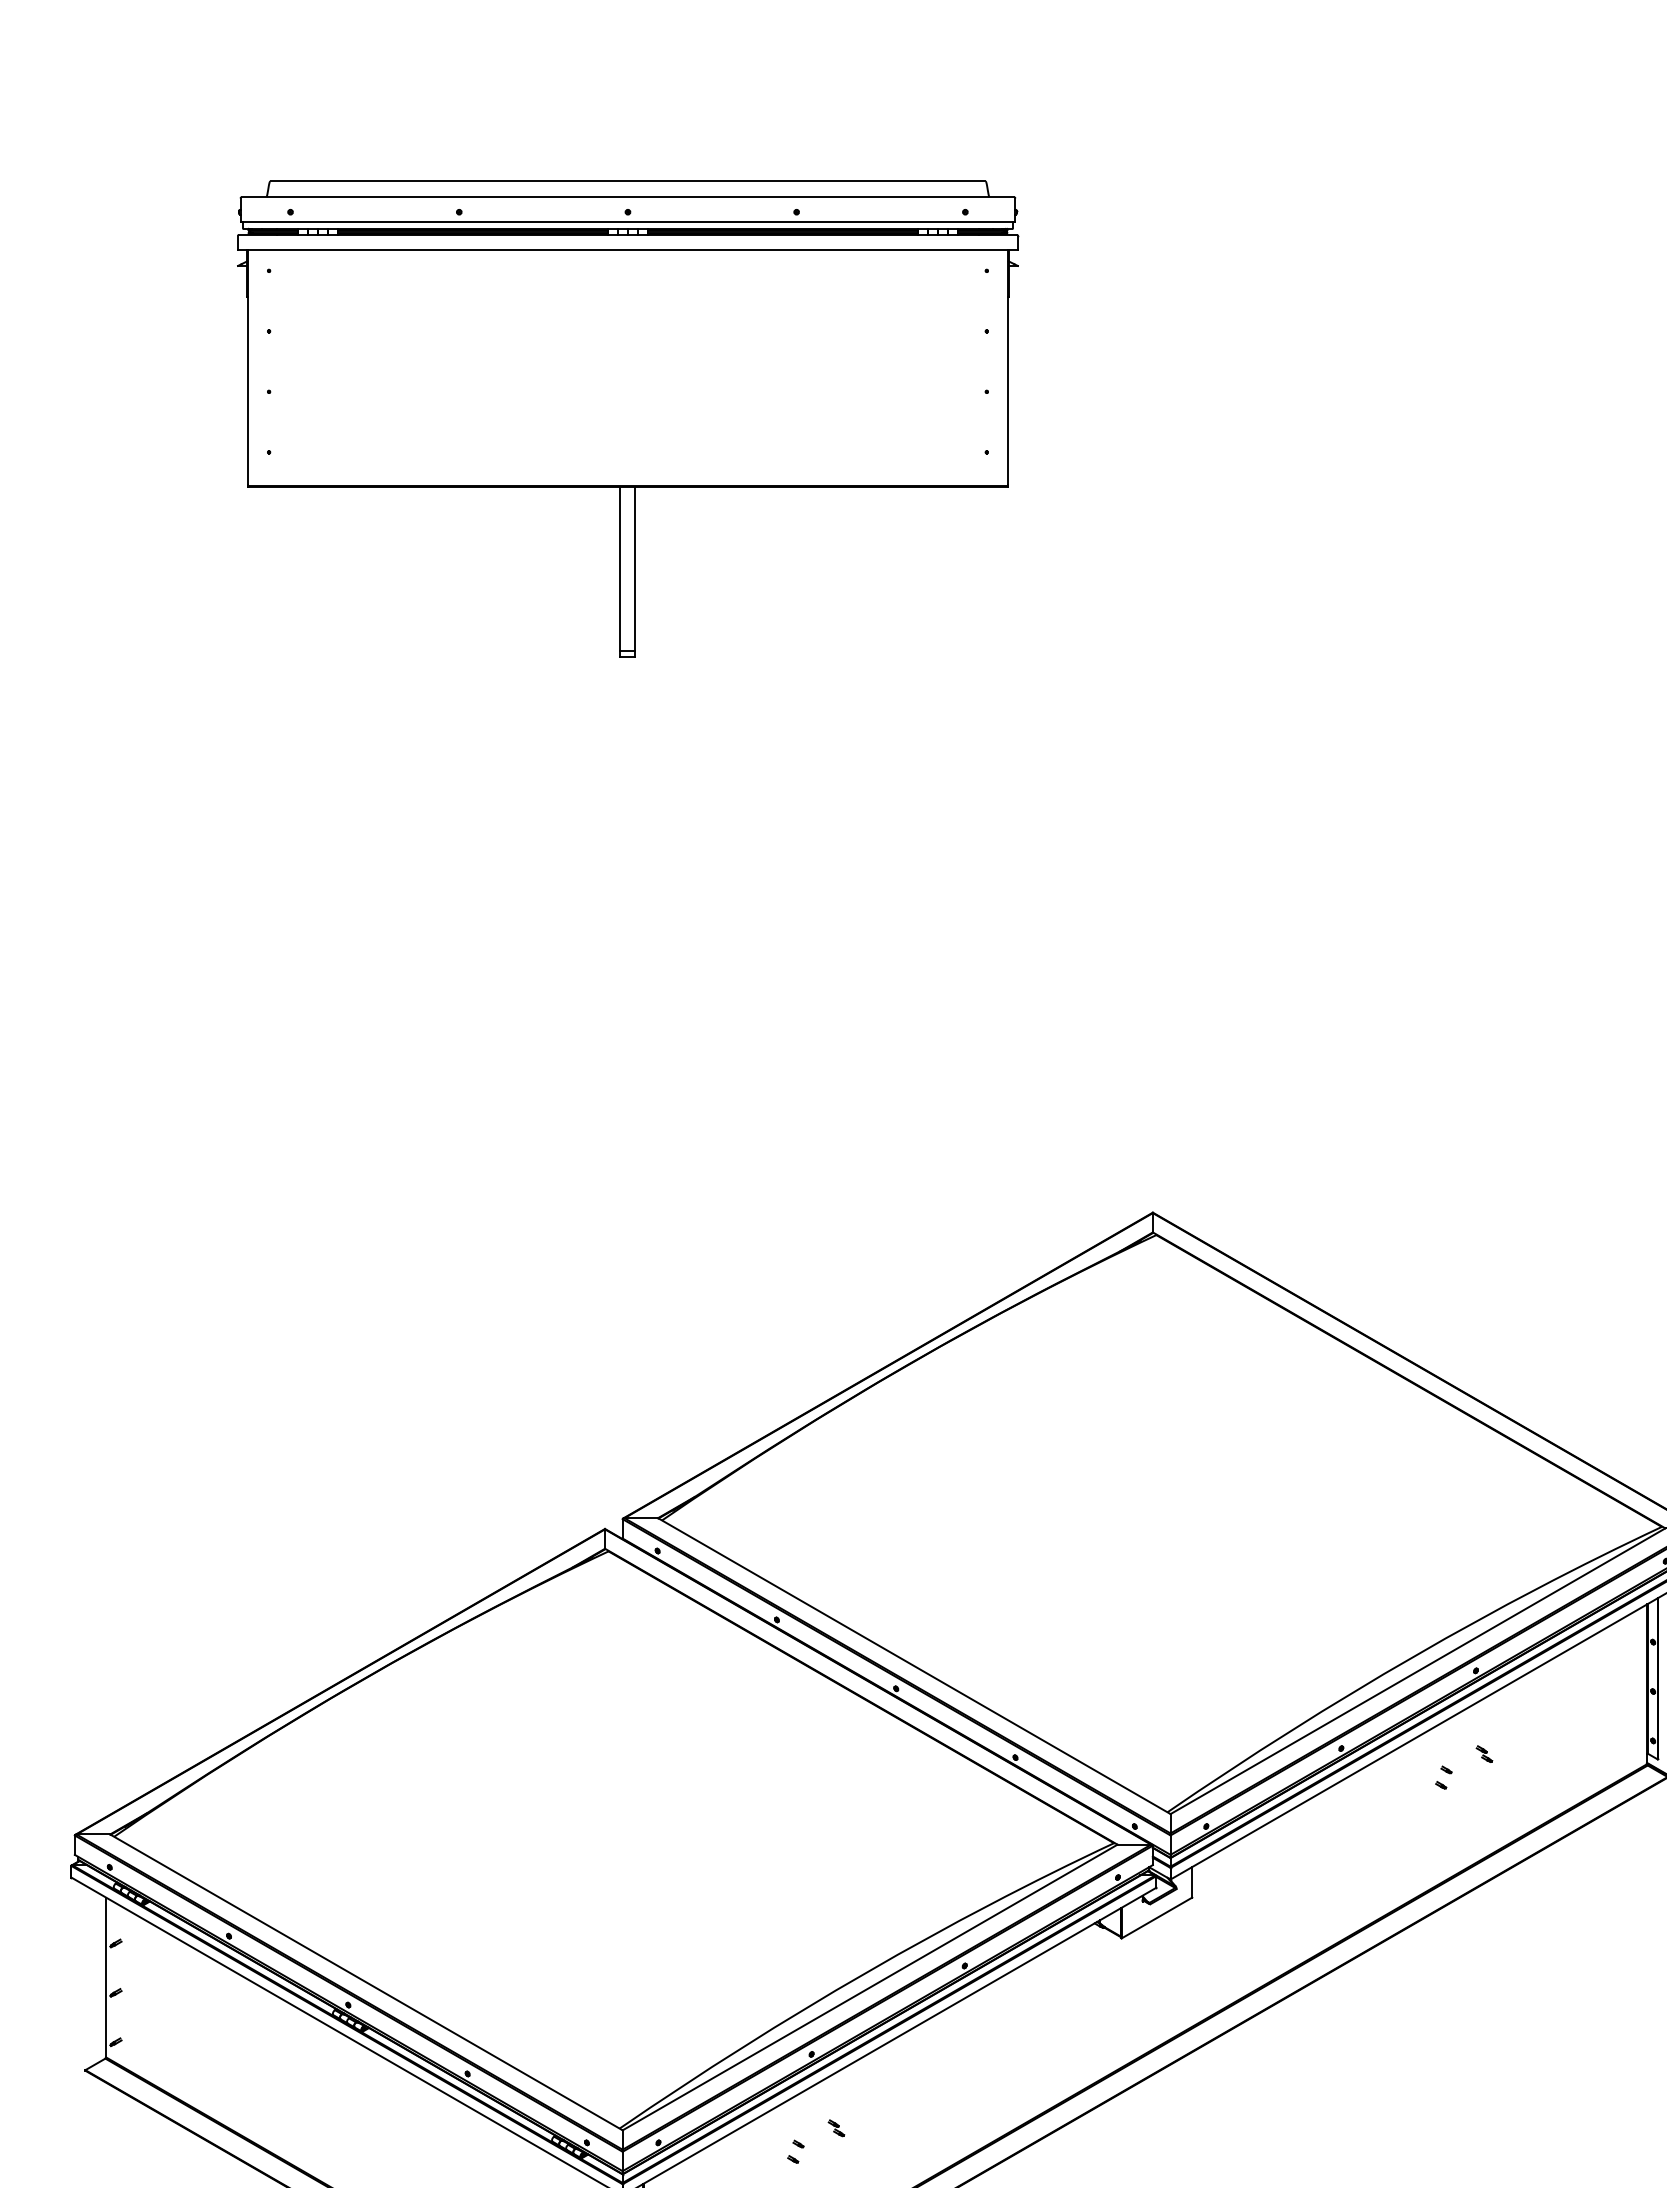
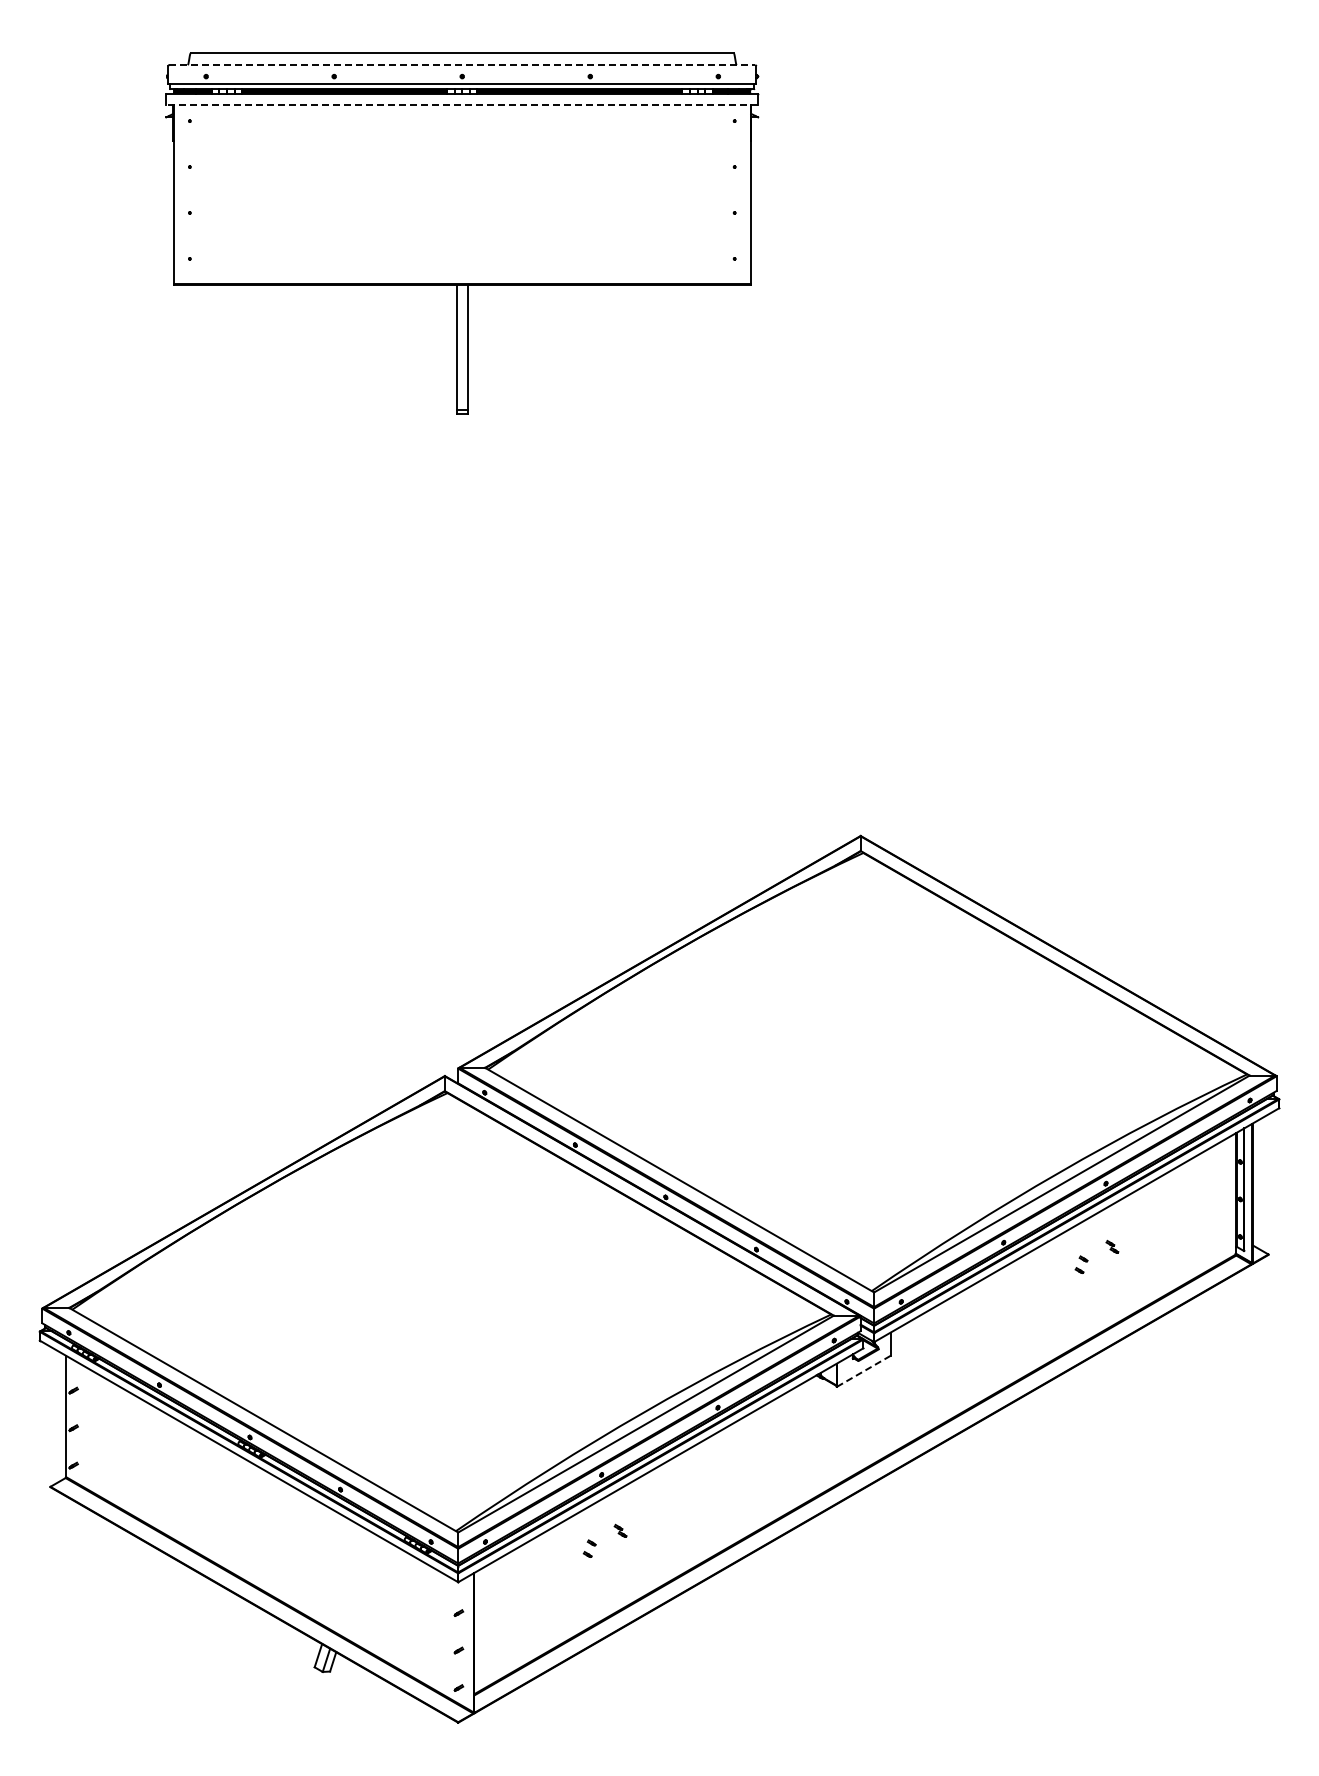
line: (628, 197) -> (462, 65), solid -> dashed
line: (628, 250) -> (462, 105), solid -> dashed
line: (1156, 1918) -> (863, 1371), solid -> dashed

